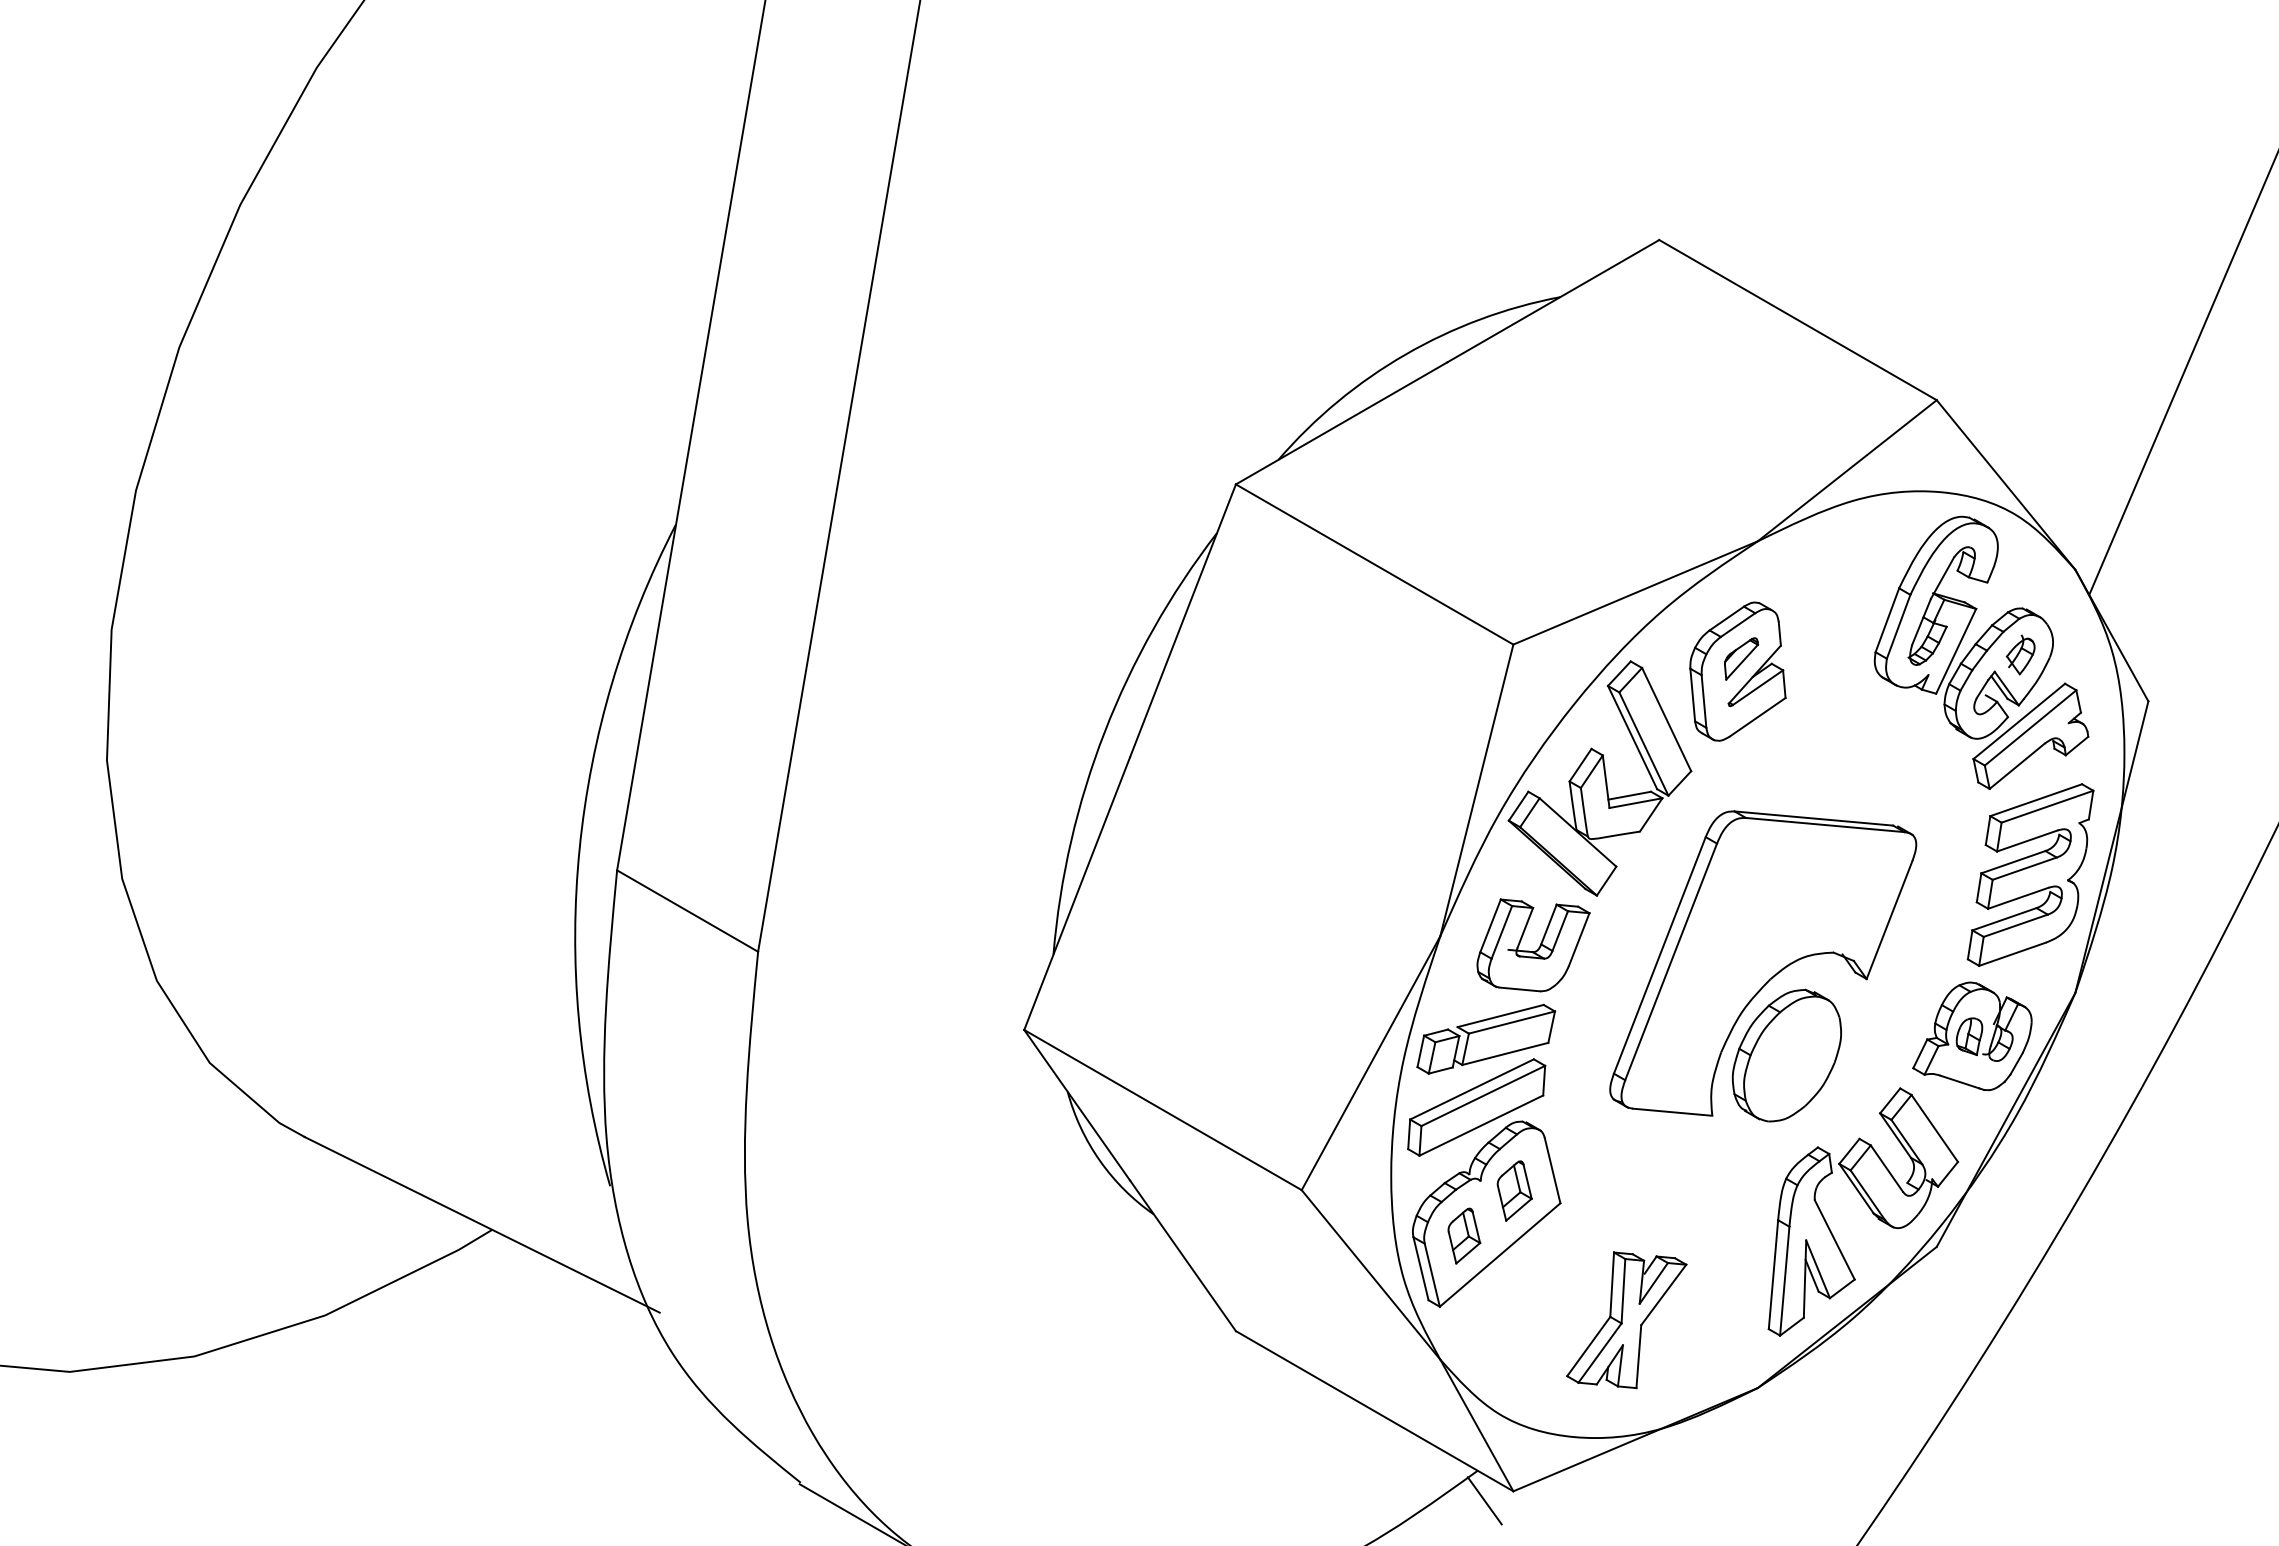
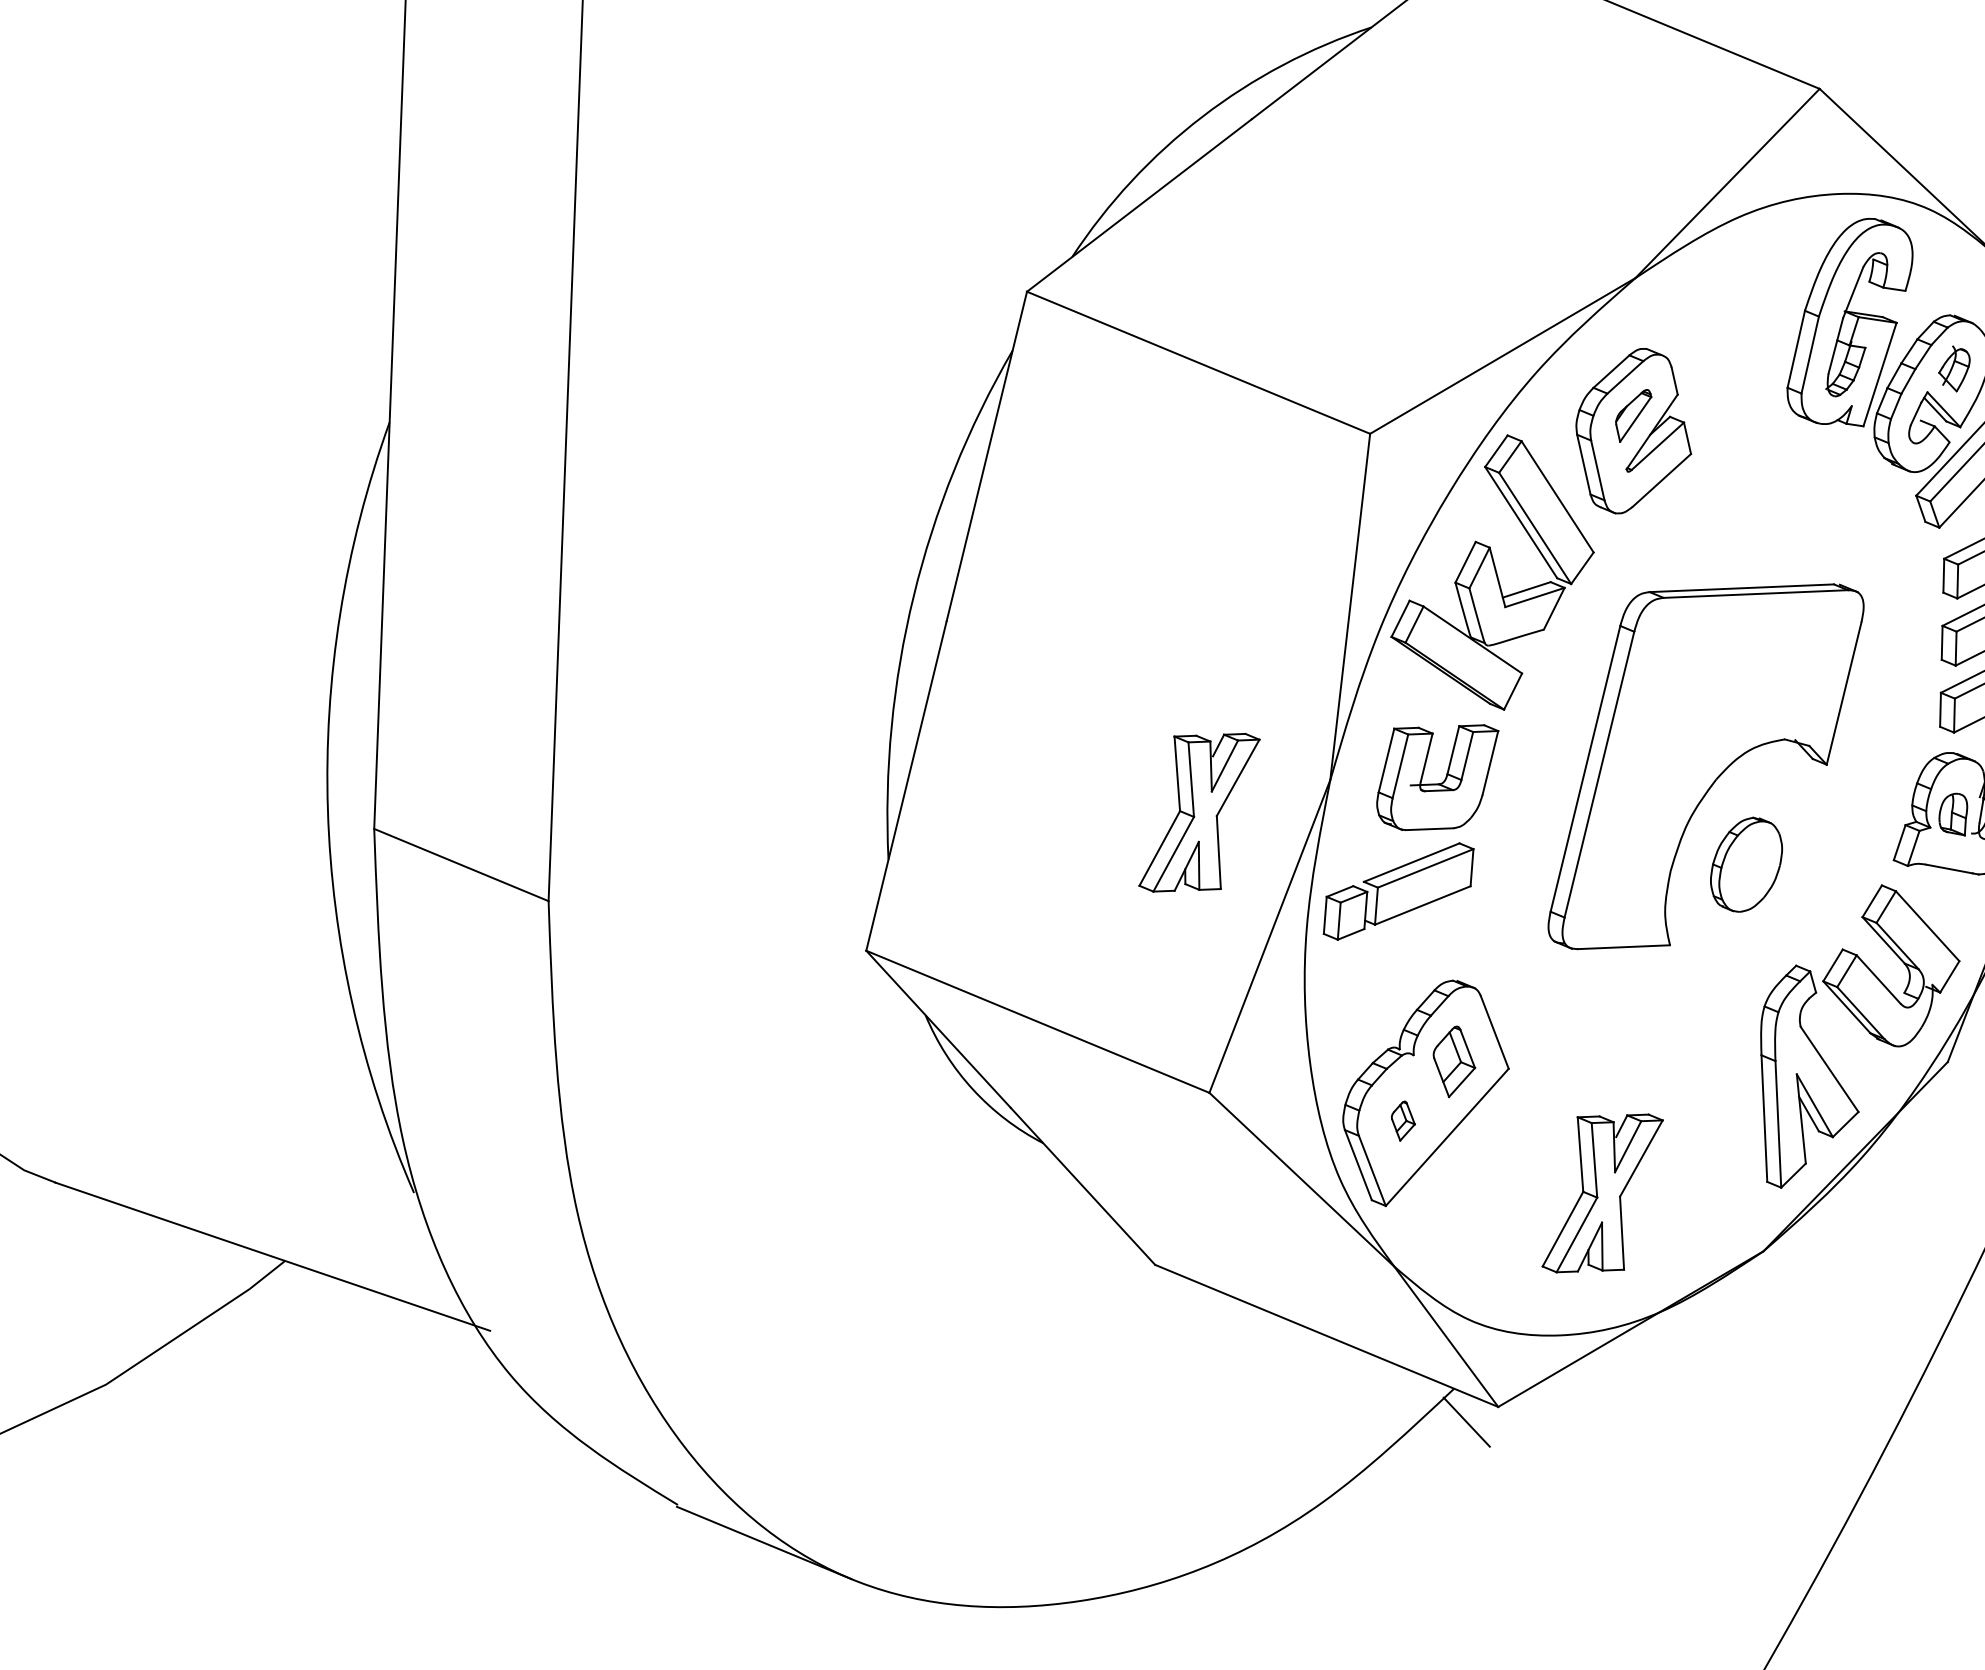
part: (1324, 949) -> (1199, 812), added
part: (1786, 1055) -> (1746, 864), size x0.6
part: (1476, 1107) -> (1397, 971), removed
part: (1464, 1235) -> (1403, 1120), size x0.6

